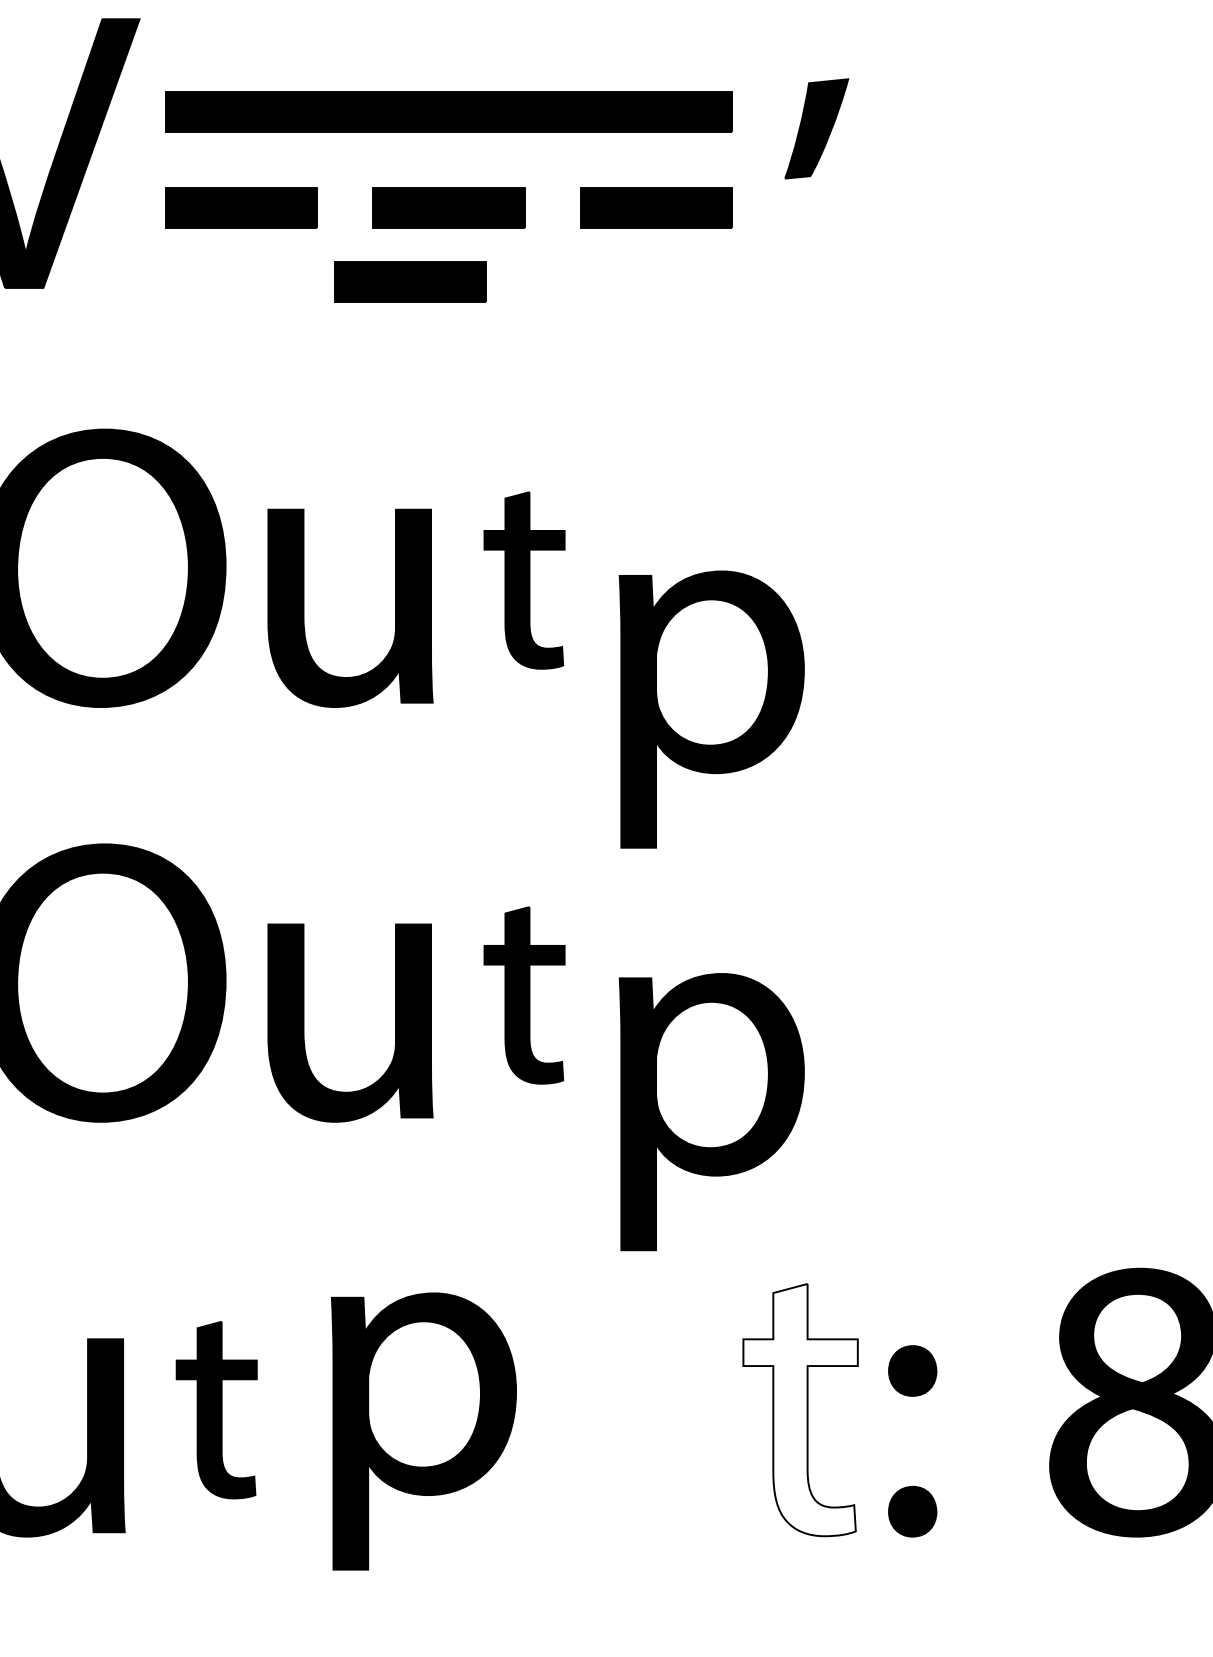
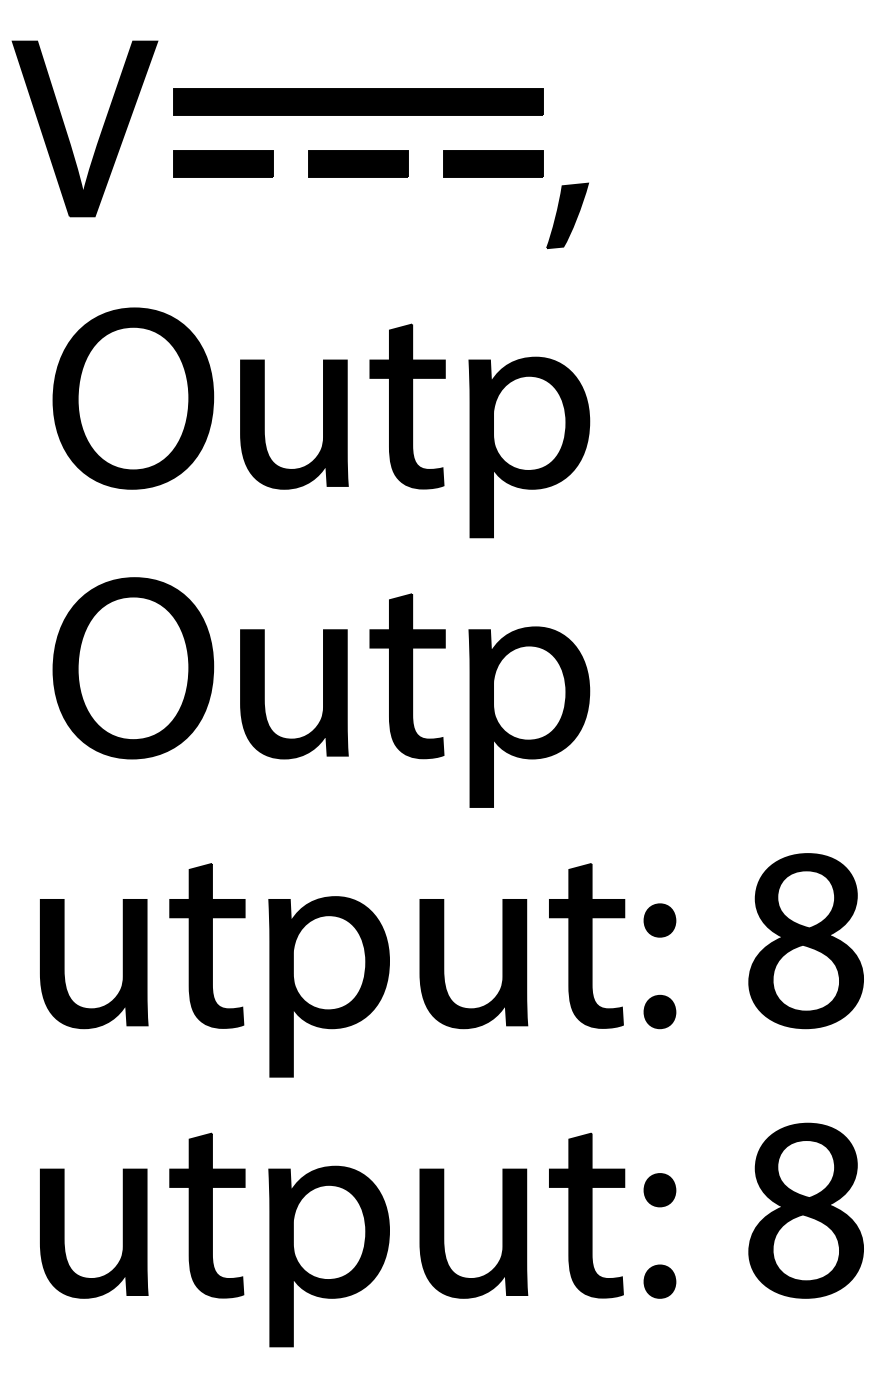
part: (816, 128) -> (567, 215), moved
part: (410, 280) -> (333, 211), removed
part: (524, 580) -> (407, 406), size x1.43
part: (712, 709) -> (529, 447), moved
part: (524, 995) -> (407, 676), size x1.43
part: (712, 1111) -> (529, 716), moved
part: (216, 1409) -> (207, 945), size x1.43
fill: (799, 1409) -> (586, 945), added
part: (422, 1430) -> (328, 986), moved
part: (581, 1438) -> (444, 964), added

